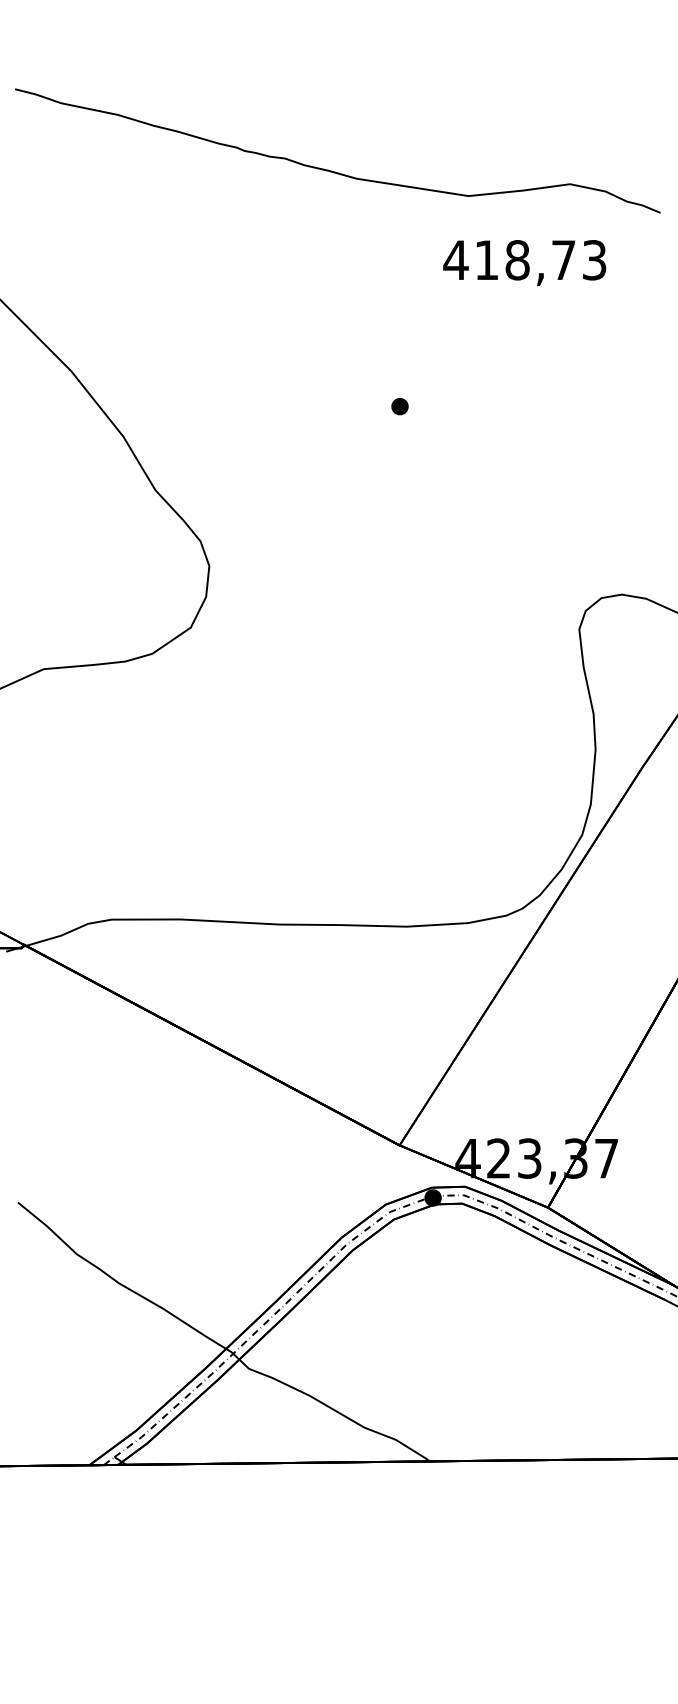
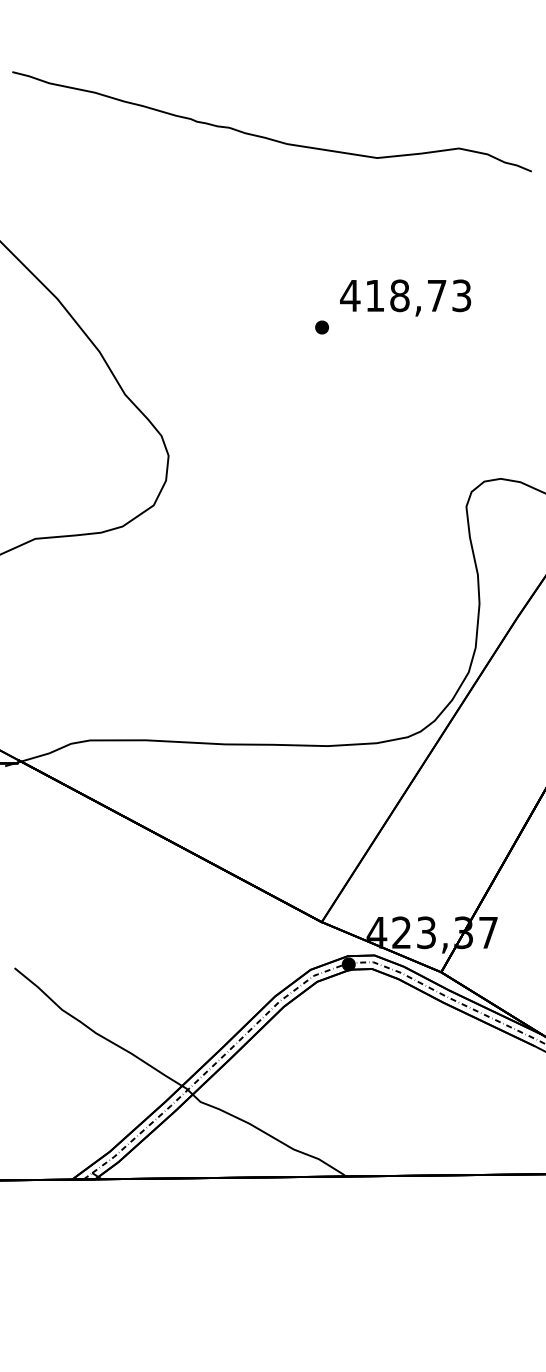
text: (524, 263) -> (405, 298), moved

